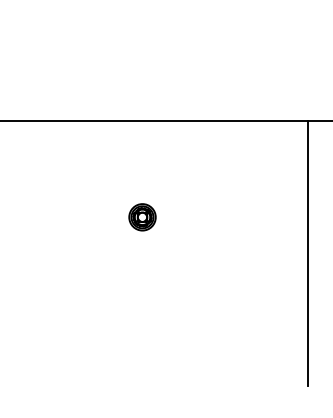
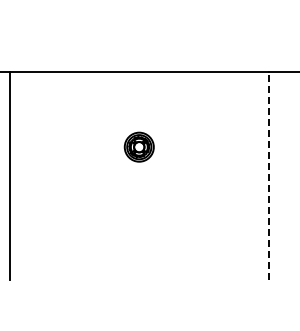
part: (142, 217) -> (139, 147), size x1.4
line: (308, 253) -> (269, 175), solid -> dashed

